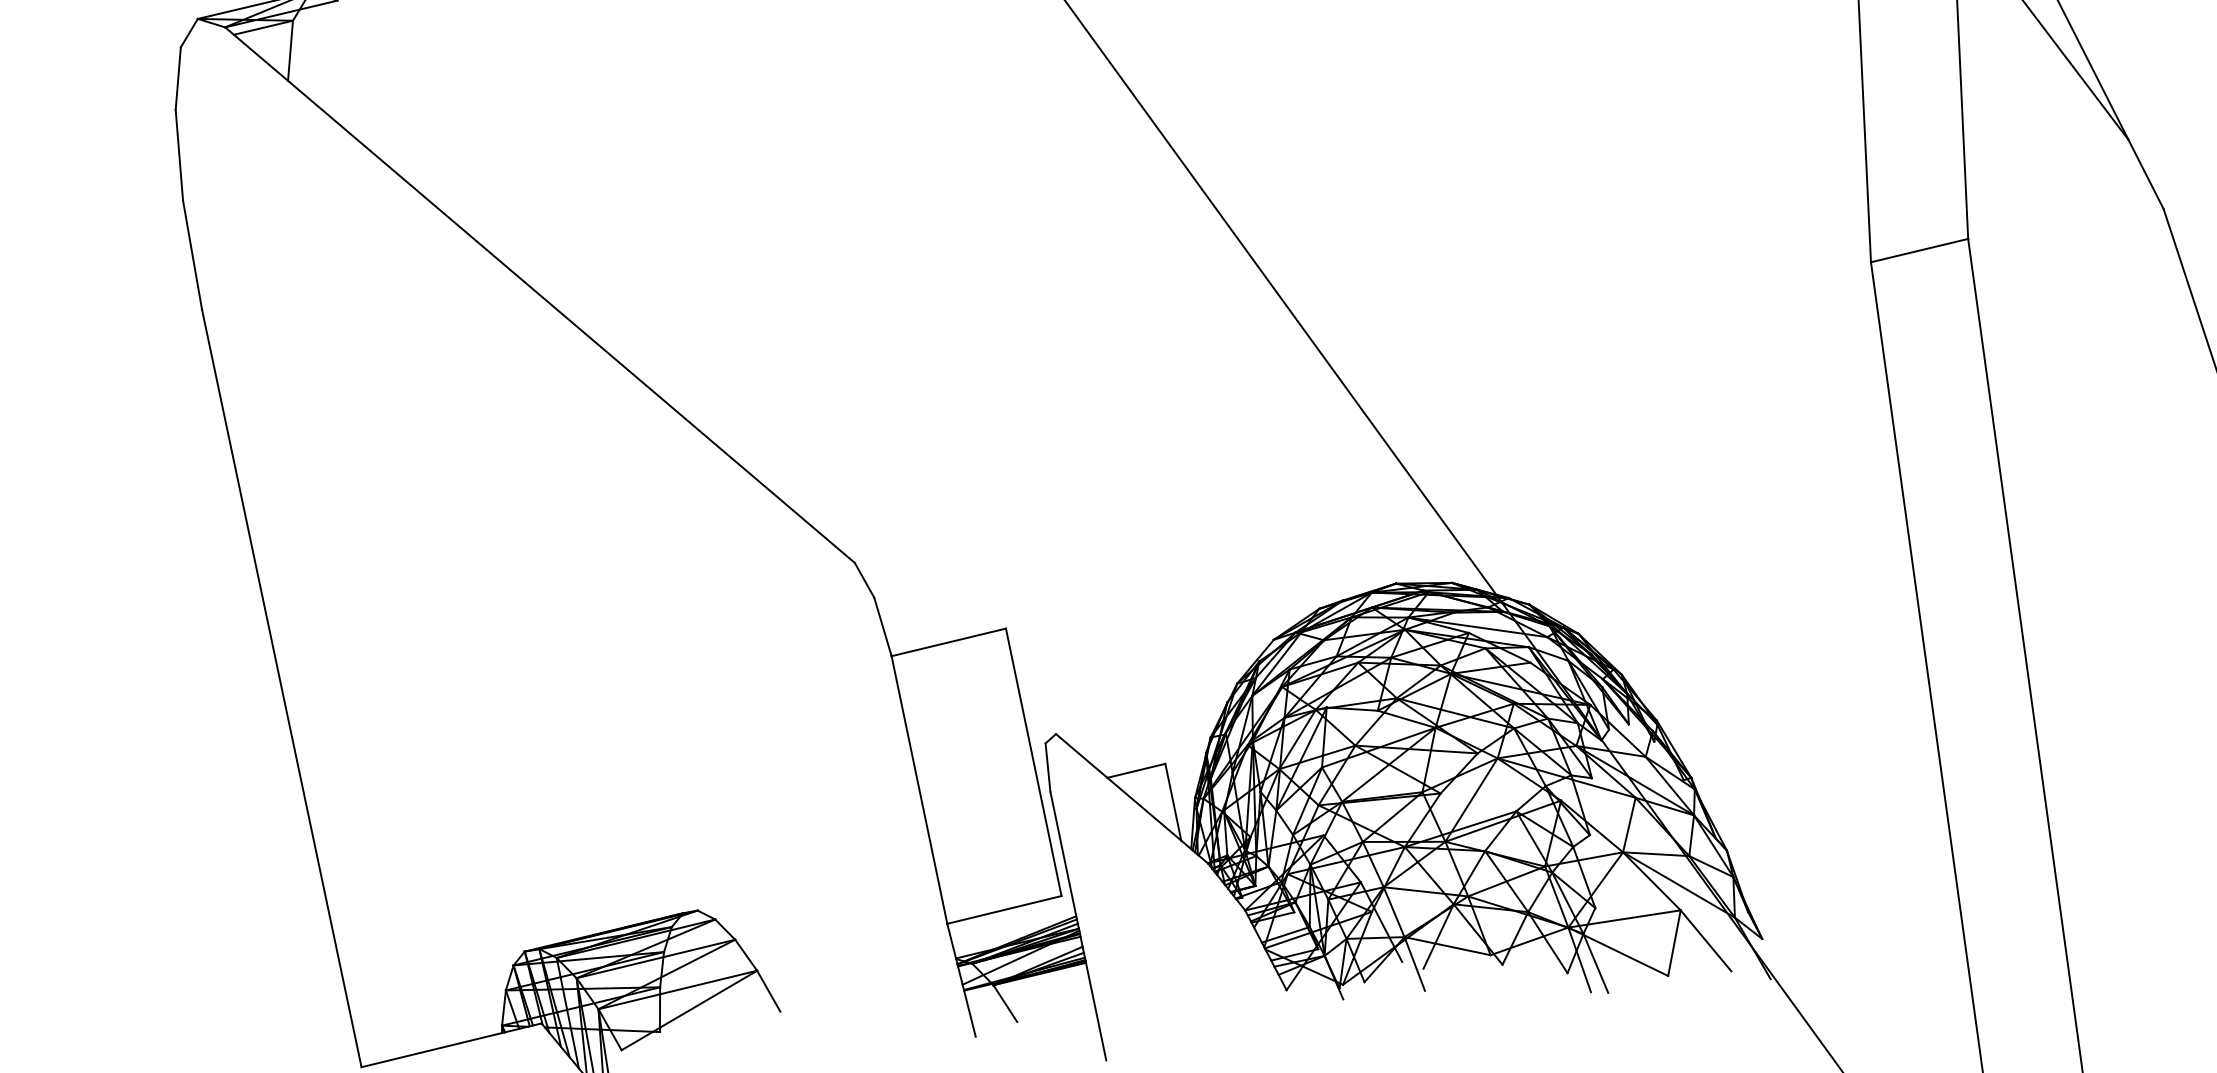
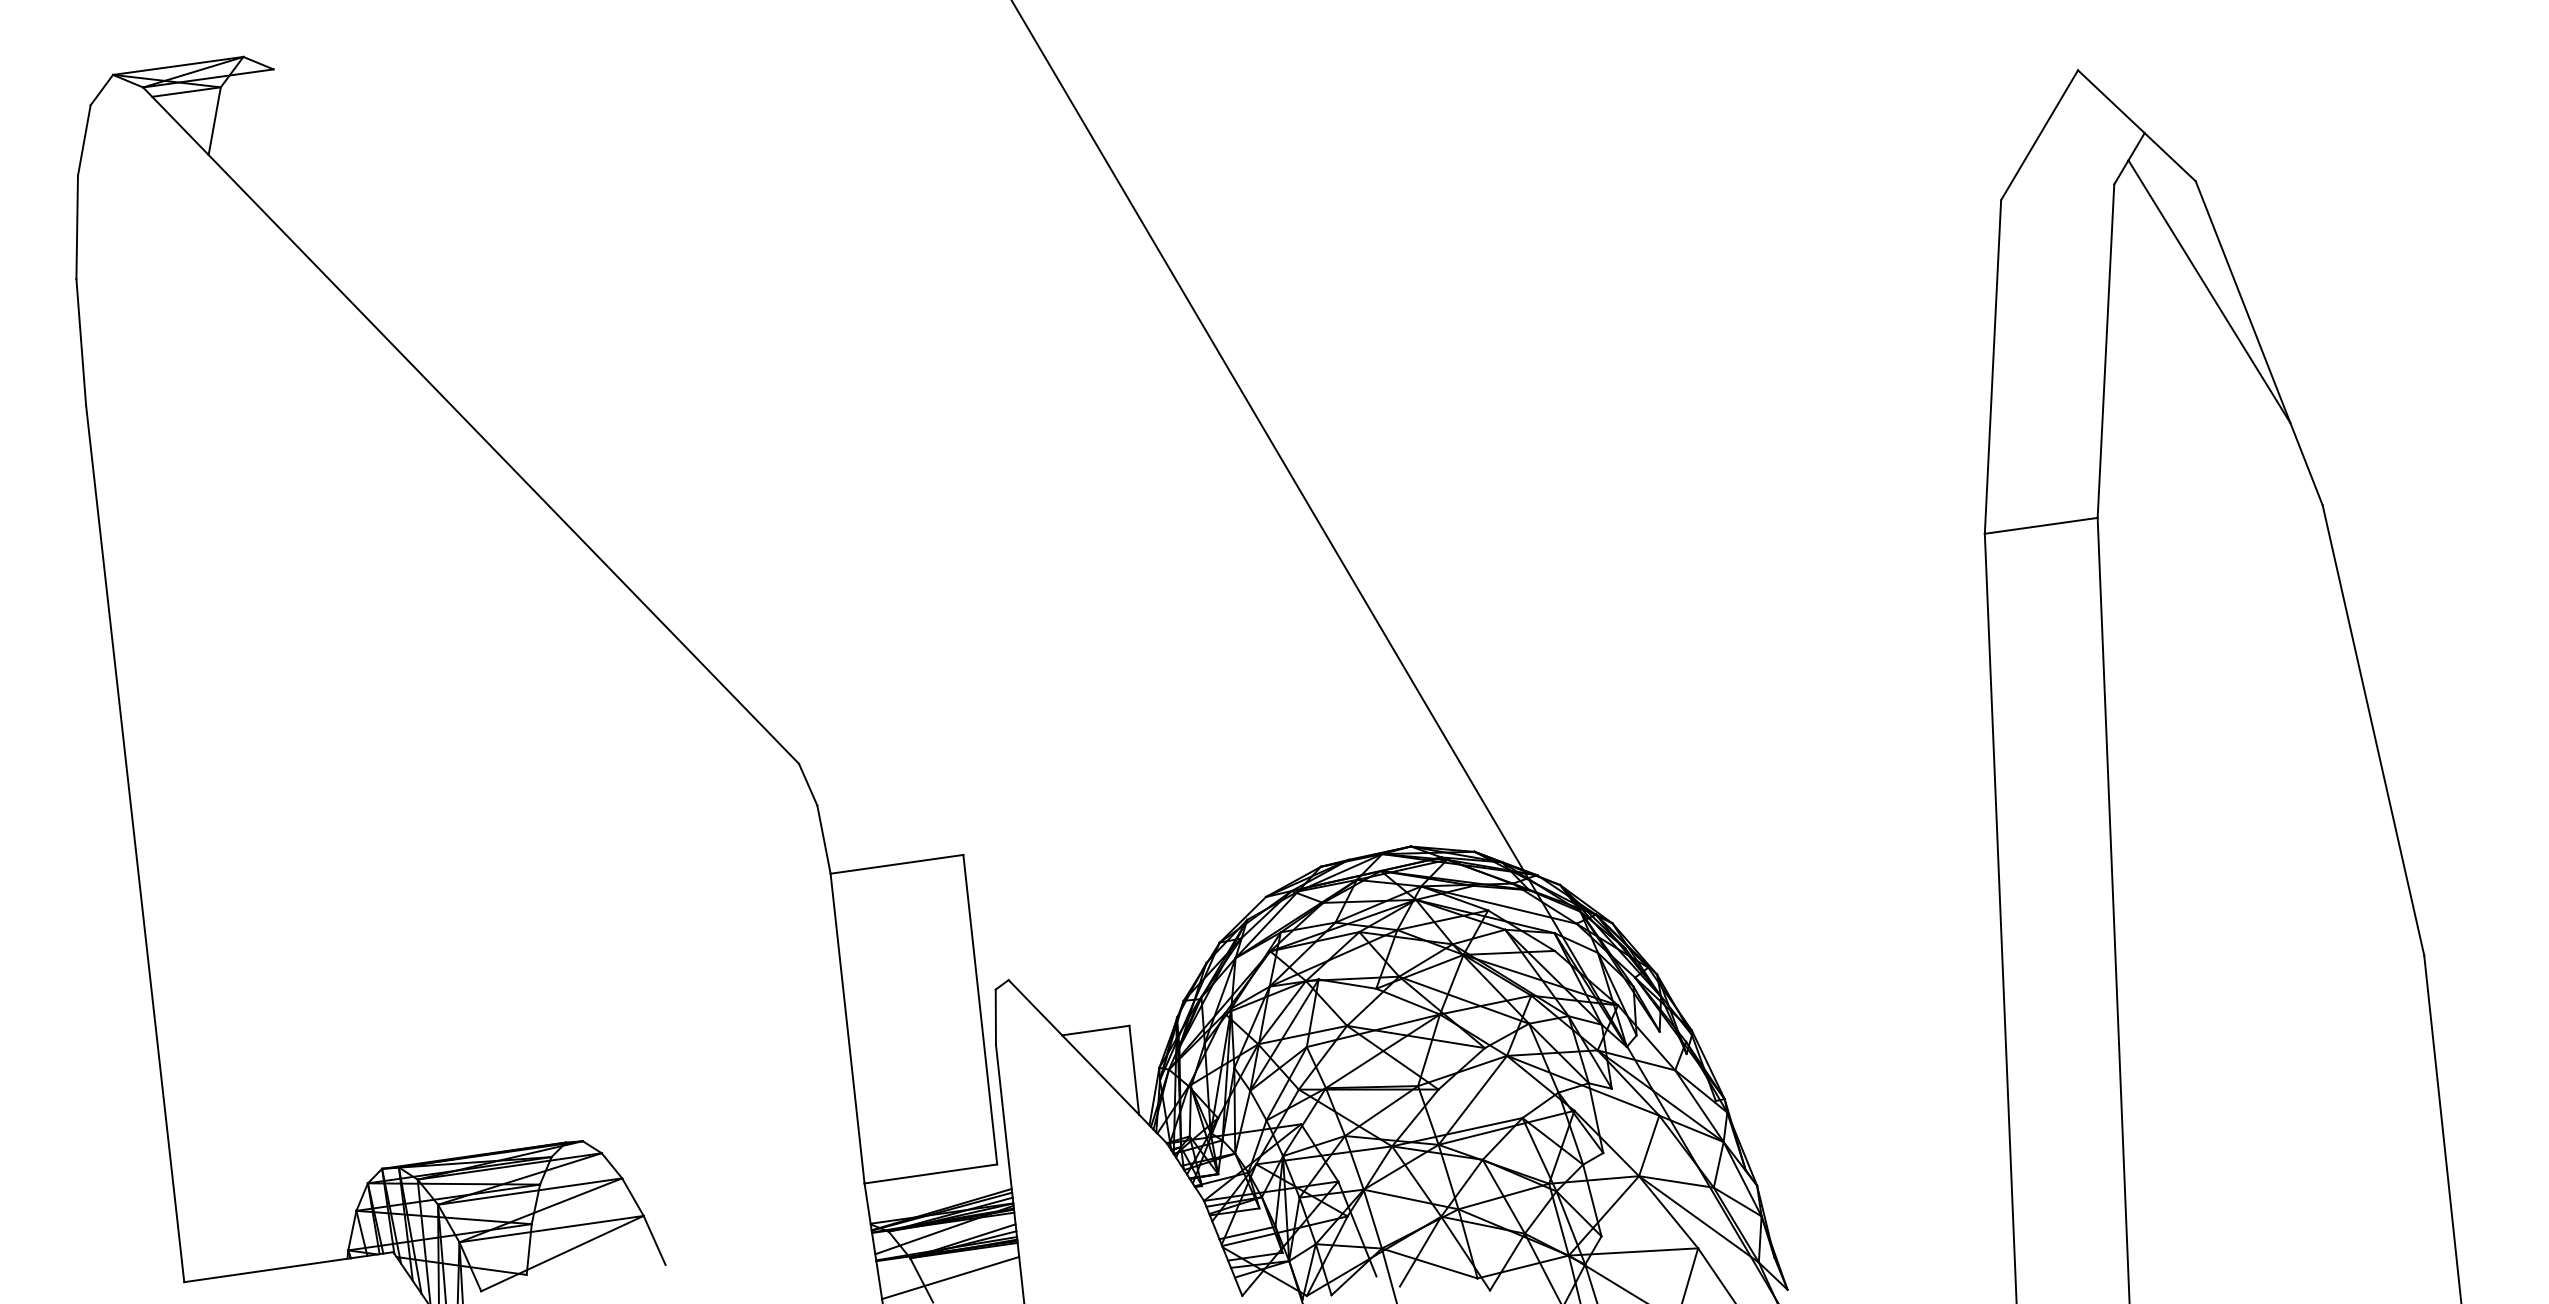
line: (1030, 998) -> (950, 1277), added

